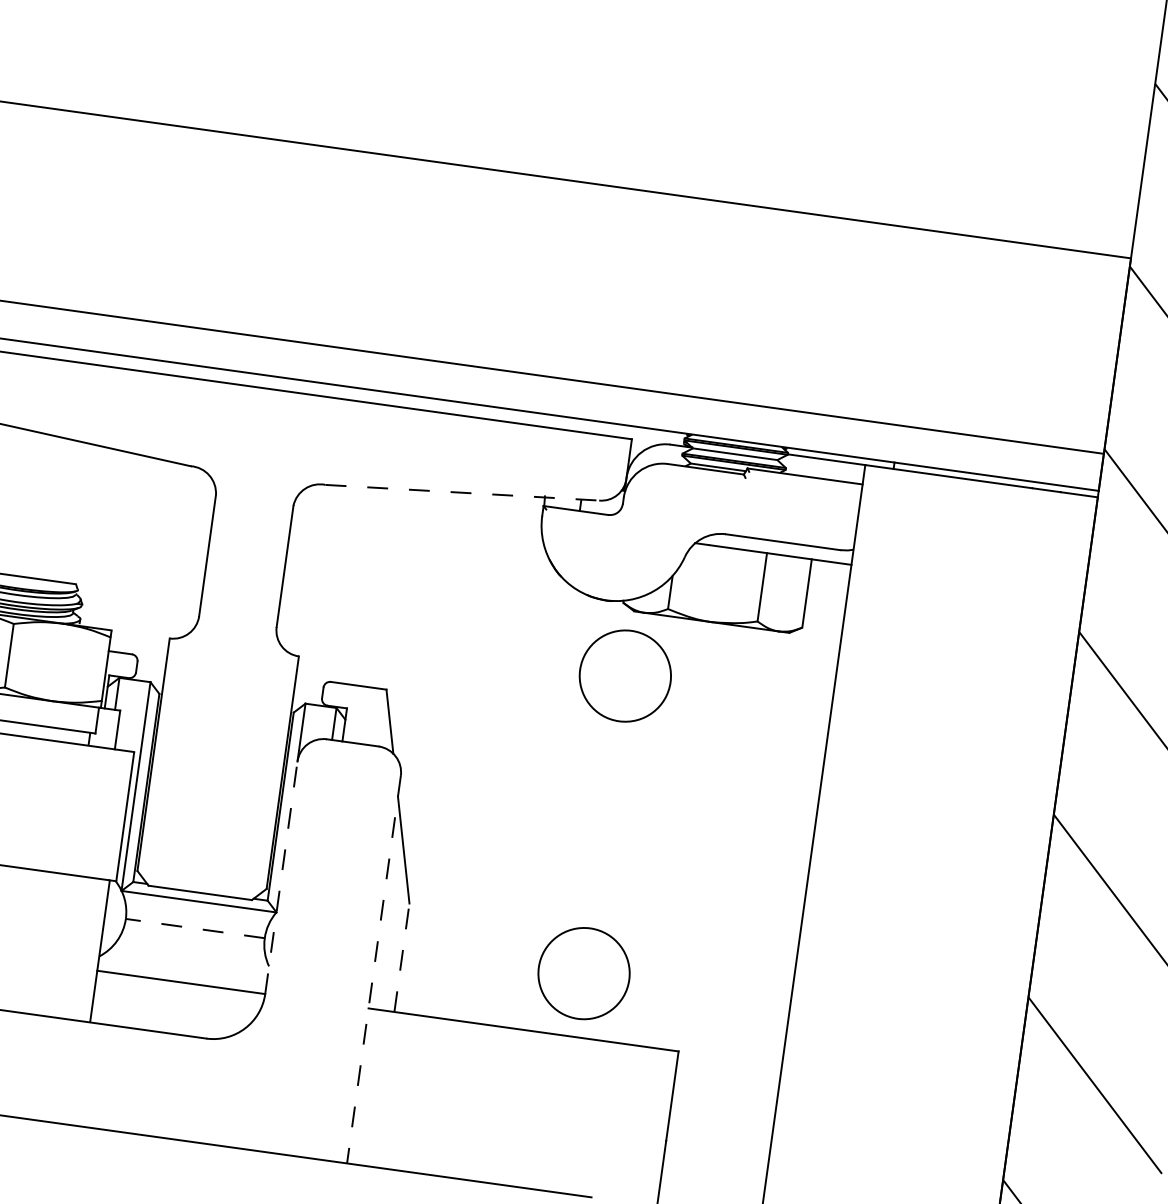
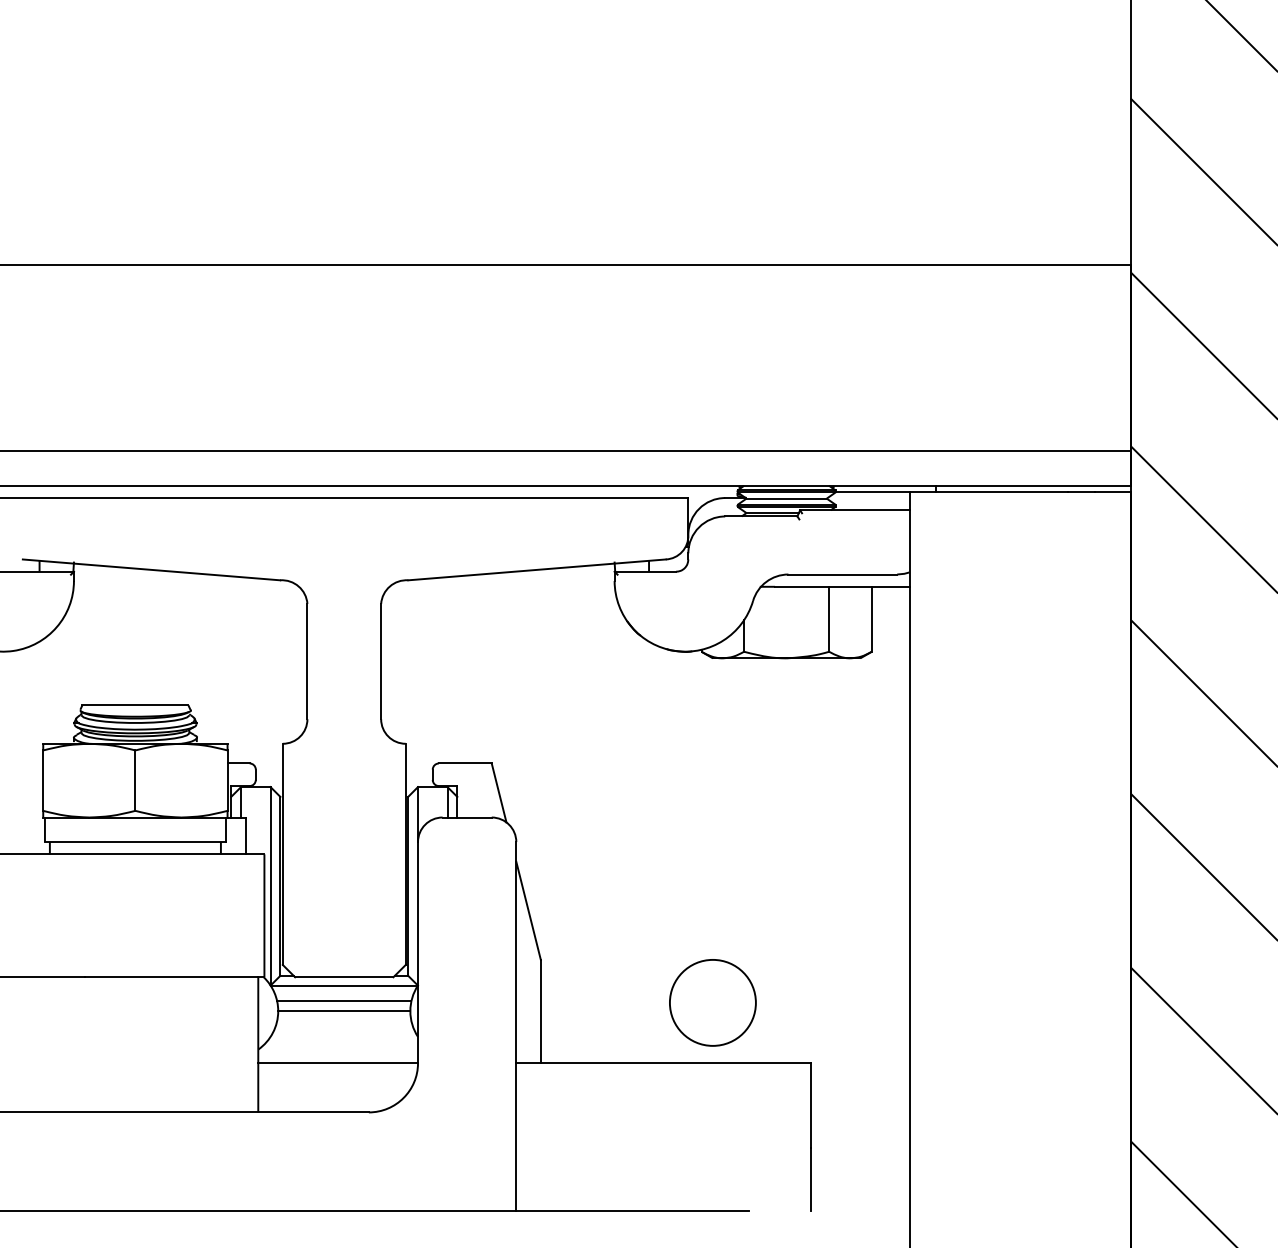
line: (462, 492) -> (537, 569), dashed -> solid
circle: (624, 675) -> (712, 719), removed
line: (281, 877) -> (418, 952), dashed -> solid
line: (196, 918) -> (344, 1001), added
line: (194, 928) -> (343, 1011), dashed -> solid
line: (401, 957) -> (540, 1011), dashed -> solid
line: (374, 969) -> (516, 1026), dashed -> solid

